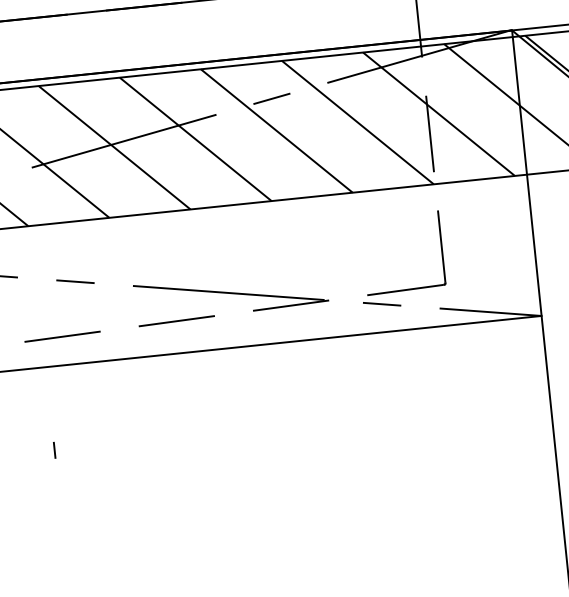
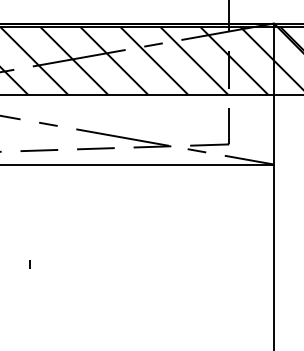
part: (54, 450) -> (29, 264), moved

